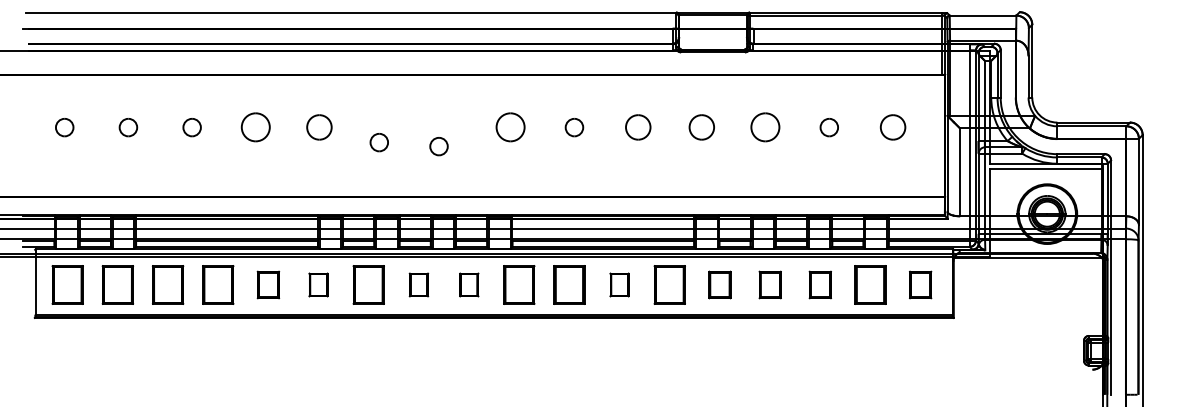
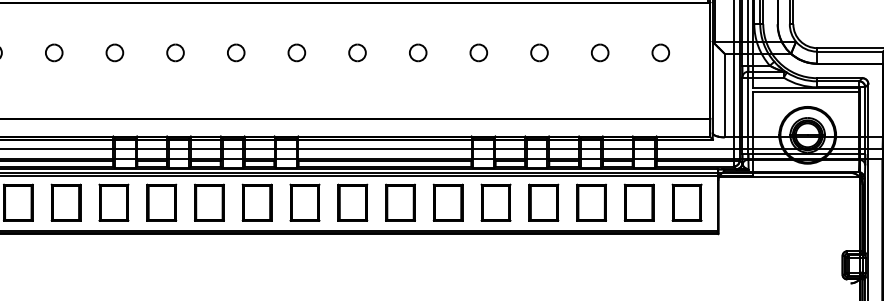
part: (255, 127) -> (53, 52), size x0.62
part: (319, 127) -> (114, 52), size x0.71
part: (510, 127) -> (296, 52), size x0.62
part: (637, 127) -> (417, 52), size x0.71
part: (701, 127) -> (478, 52), size x0.71
part: (765, 127) -> (539, 52), size x0.62
part: (892, 127) -> (660, 52), size x0.71
part: (378, 142) -> (174, 52), moved
part: (438, 146) -> (235, 52), moved
part: (268, 284) -> (66, 202), size x1.43
part: (318, 284) -> (113, 202), size x1.67
part: (418, 284) -> (209, 202), size x1.67
part: (469, 284) -> (257, 202), size x1.67
part: (619, 284) -> (400, 202), size x1.67
part: (719, 284) -> (495, 202), size x1.43
part: (770, 284) -> (544, 202), size x1.43
part: (820, 284) -> (591, 202), size x1.43
part: (920, 284) -> (686, 202), size x1.43

